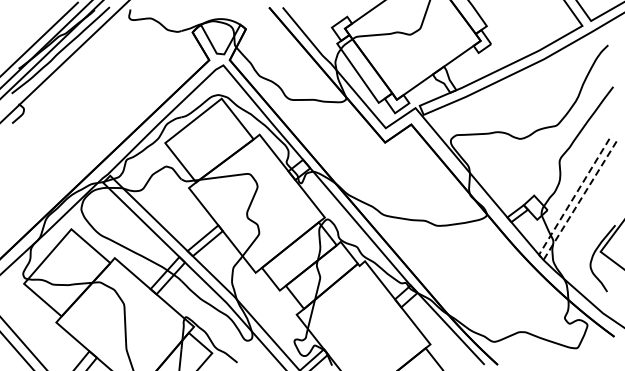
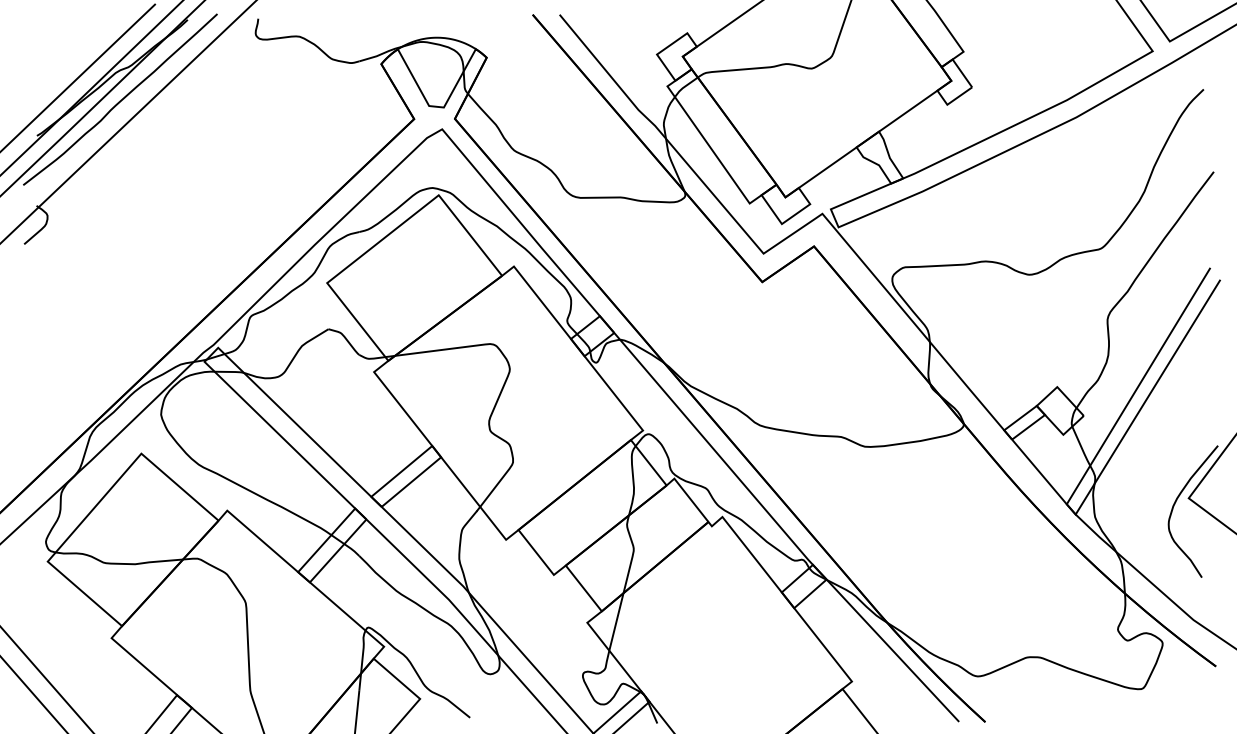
line: (540, 257) -> (1069, 509), dashed -> solid

